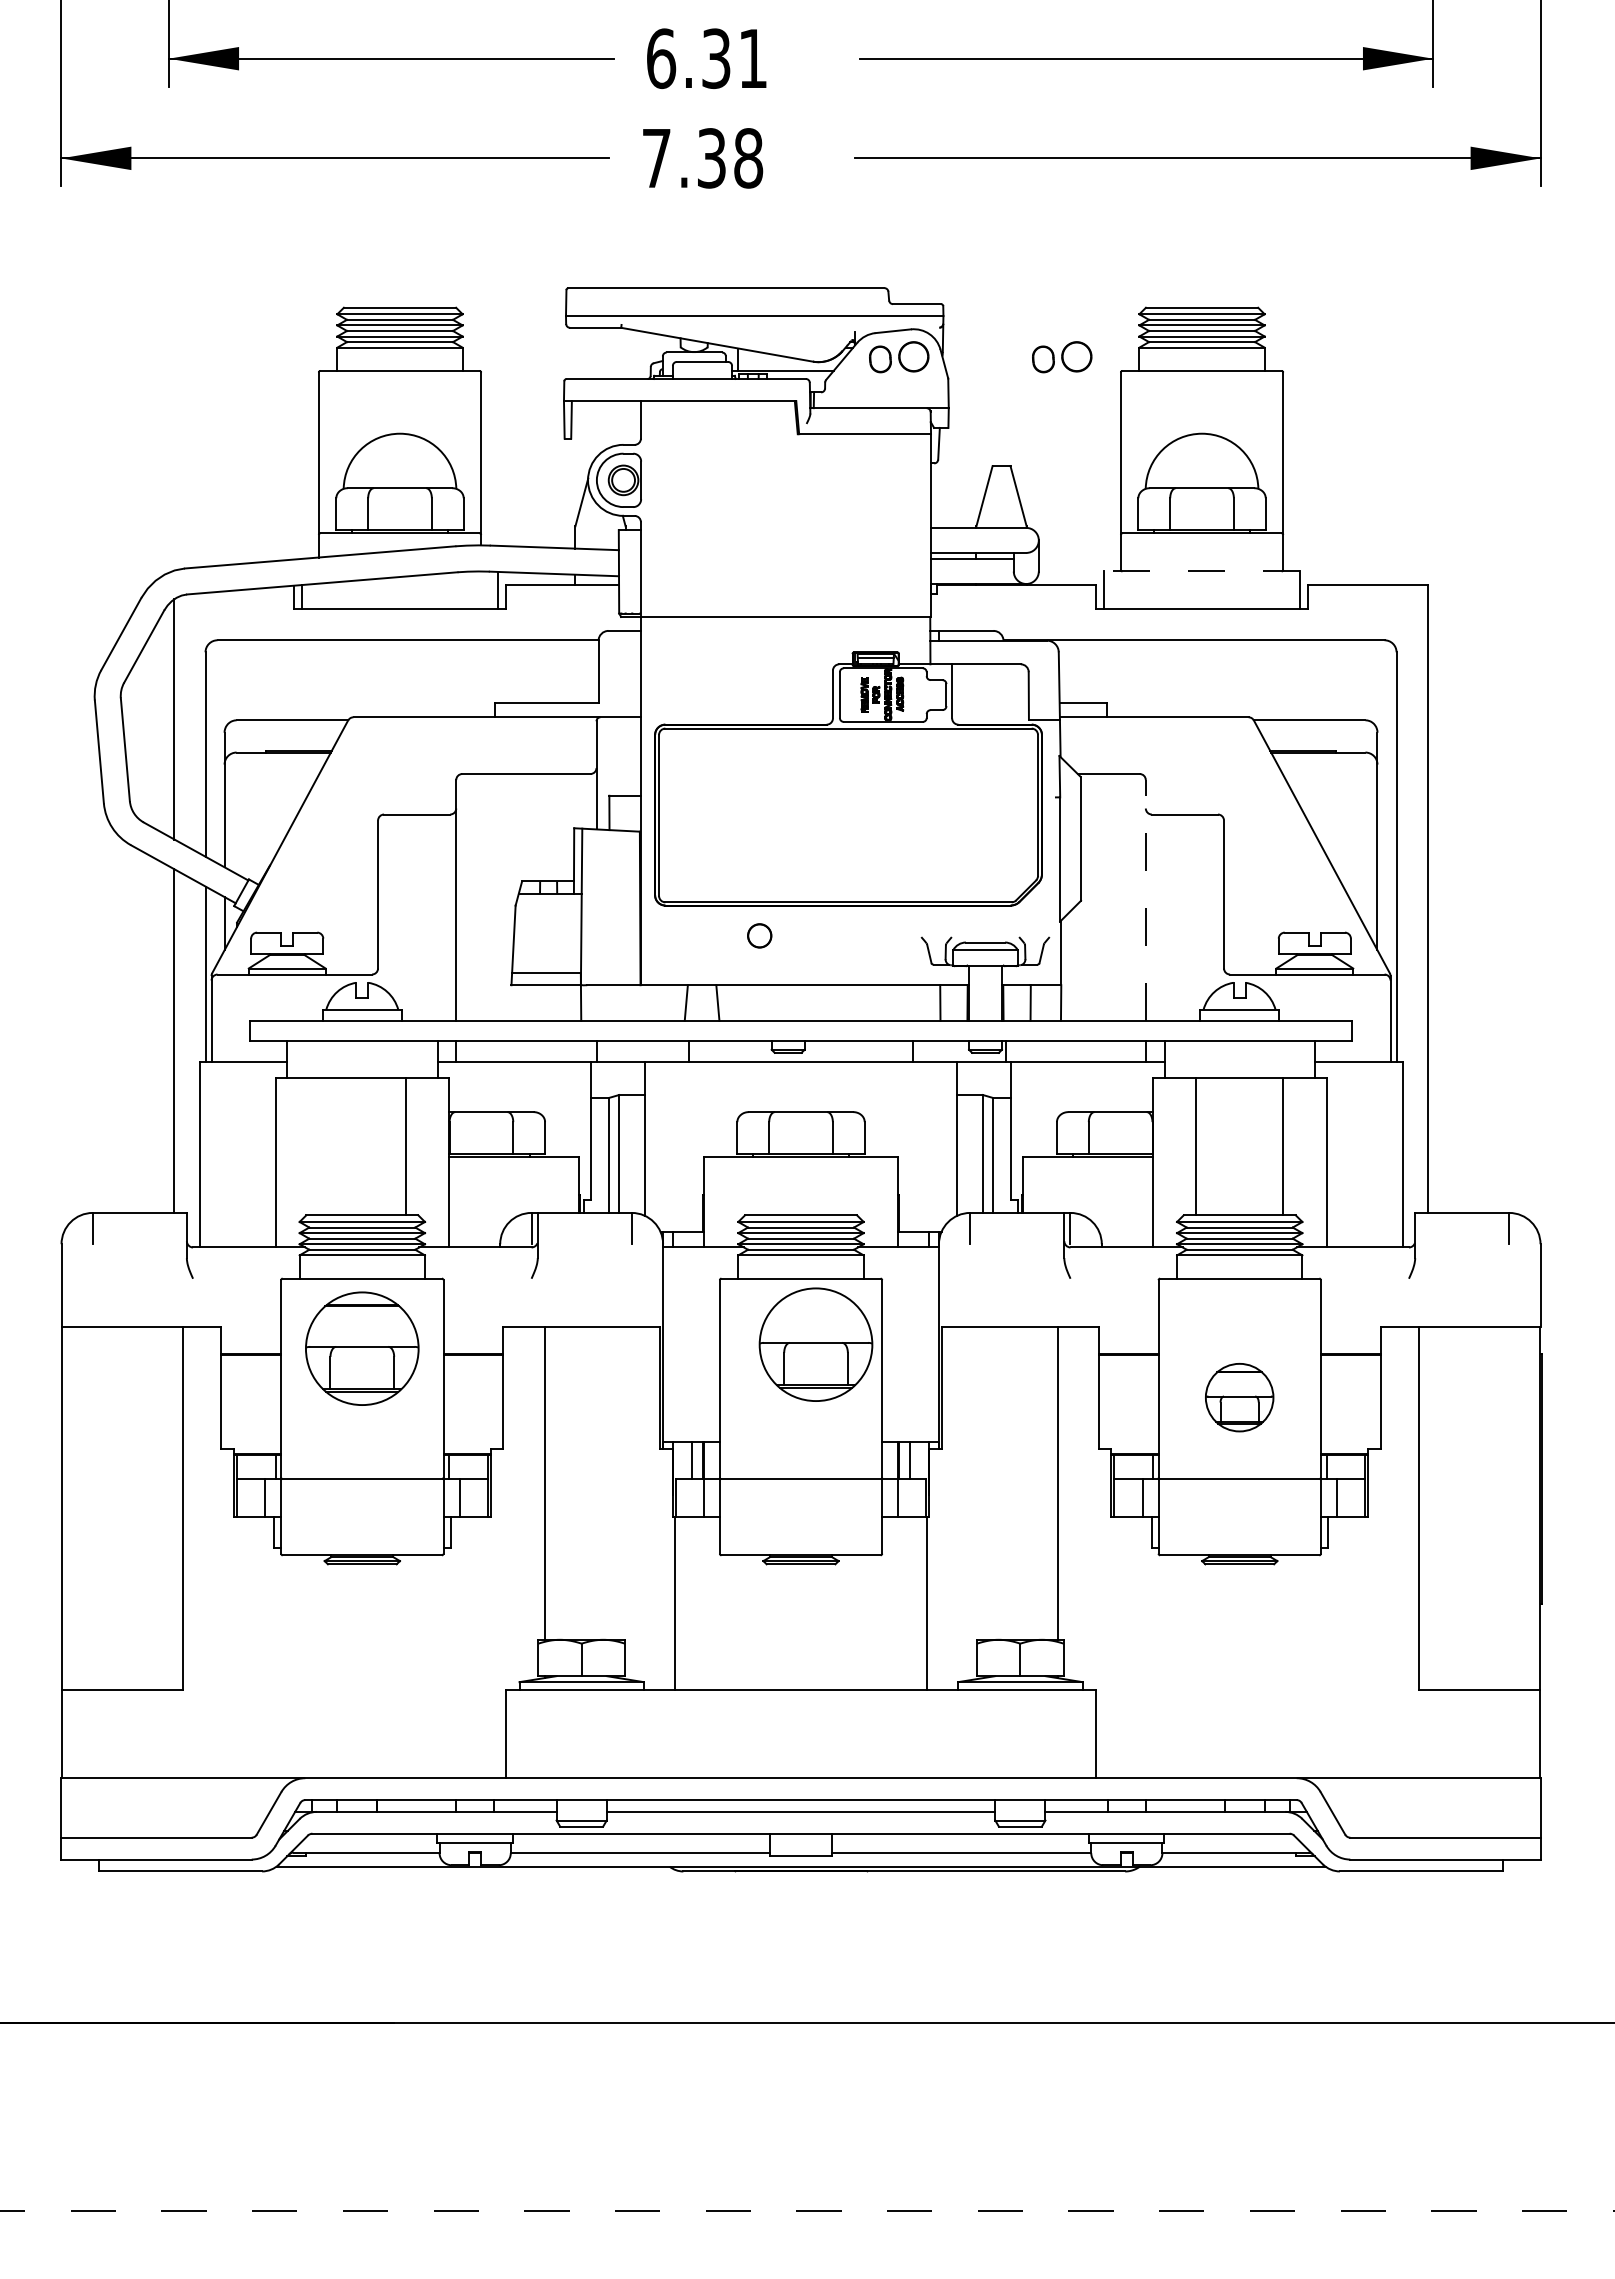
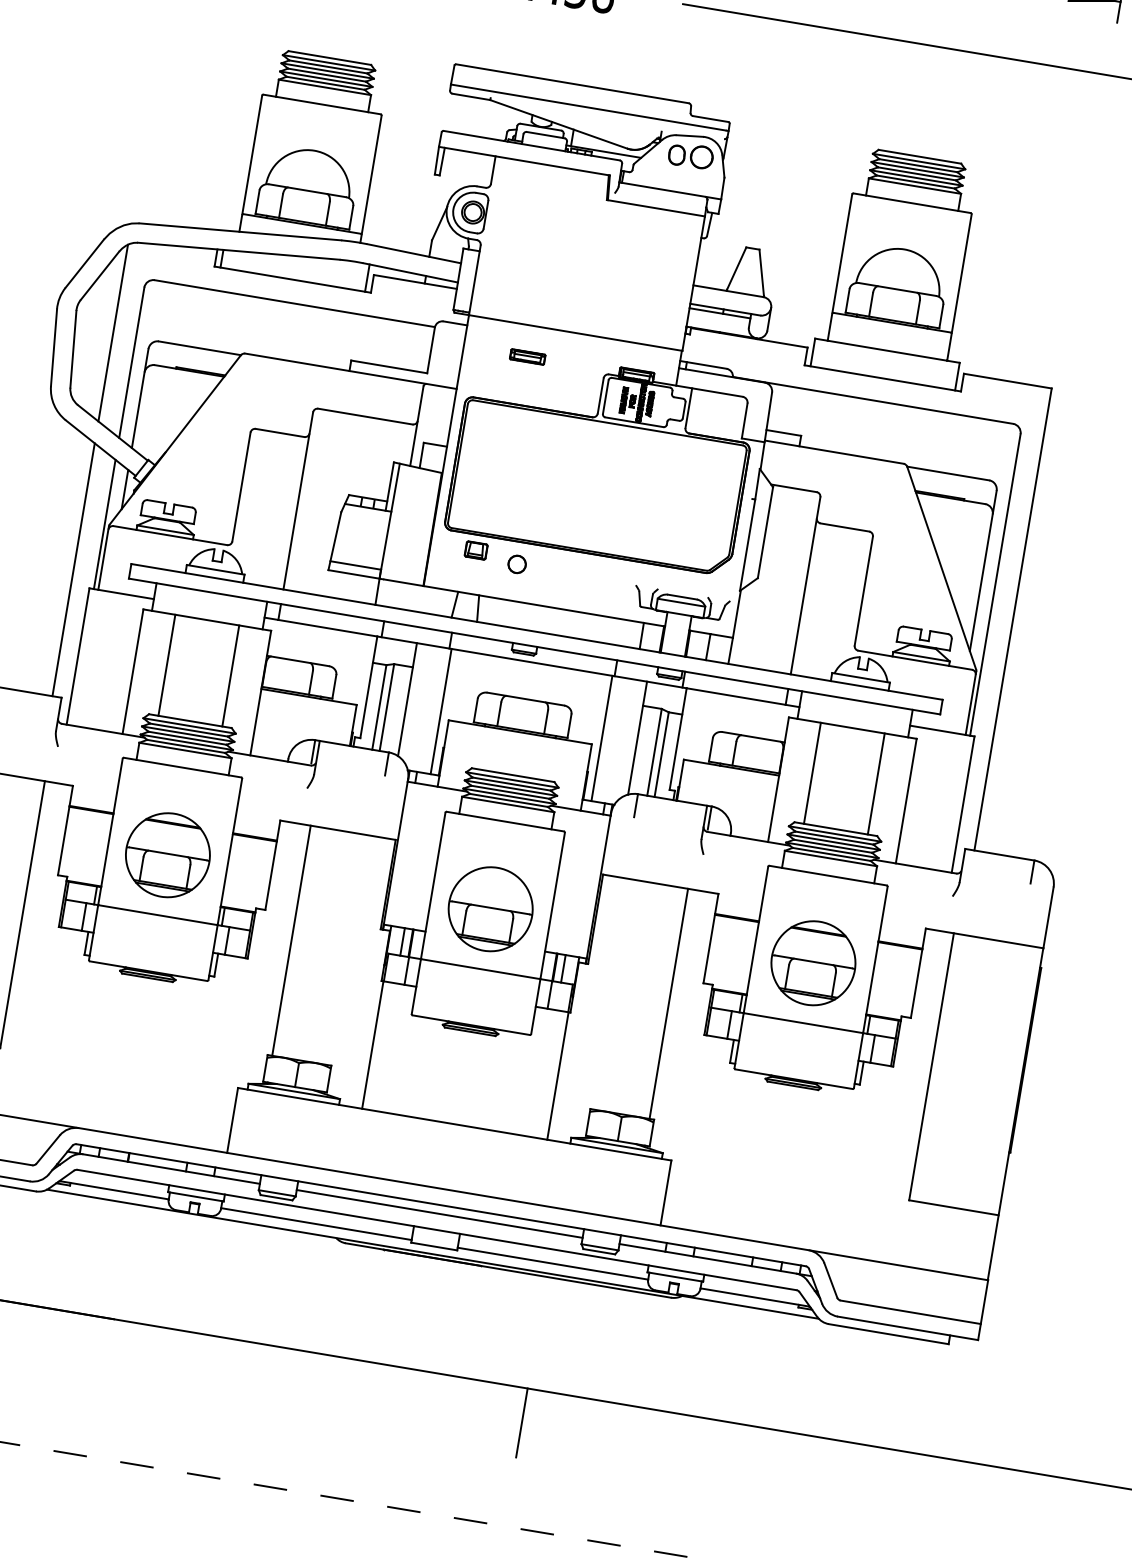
part: (1062, 357) -> (811, 176), removed
line: (1201, 571) -> (887, 350), dashed -> solid
part: (727, 659) -> (527, 357), added
line: (1145, 899) -> (805, 585), dashed -> solid
part: (702, 926) -> (476, 550), added
line: (318, 1146) -> (166, 665), added
line: (691, 1147) -> (440, 711), added
line: (910, 1147) -> (602, 738), added
part: (815, 1344) -> (490, 909), moved
part: (362, 1348) -> (168, 855), moved
part: (1239, 1397) -> (813, 963), size x1.67
line: (955, 2069) -> (521, 1422), added

